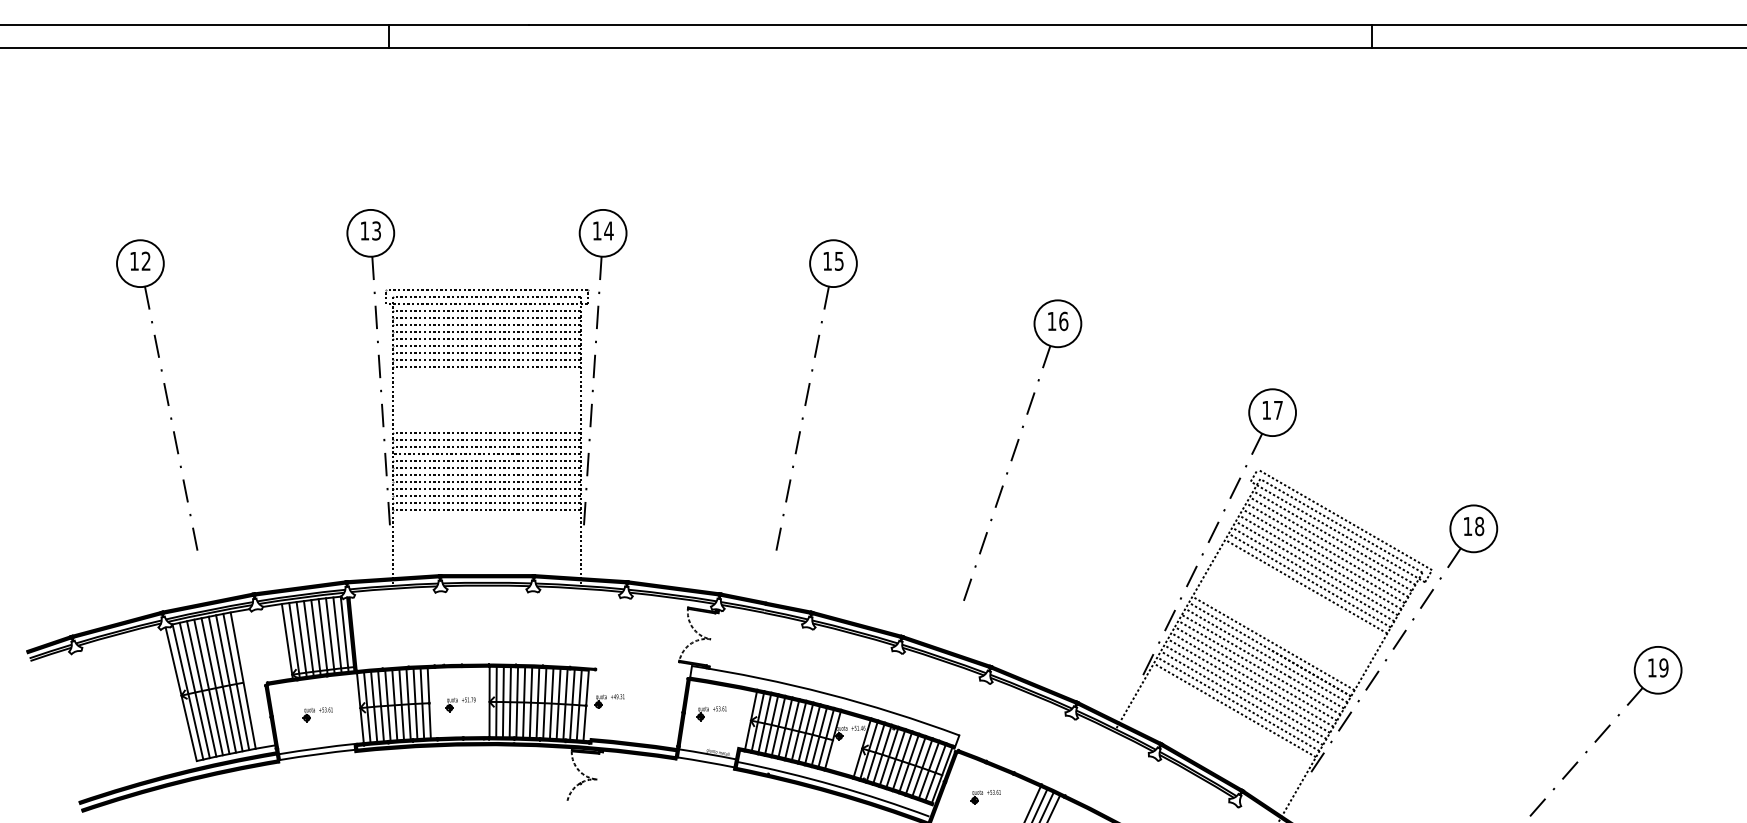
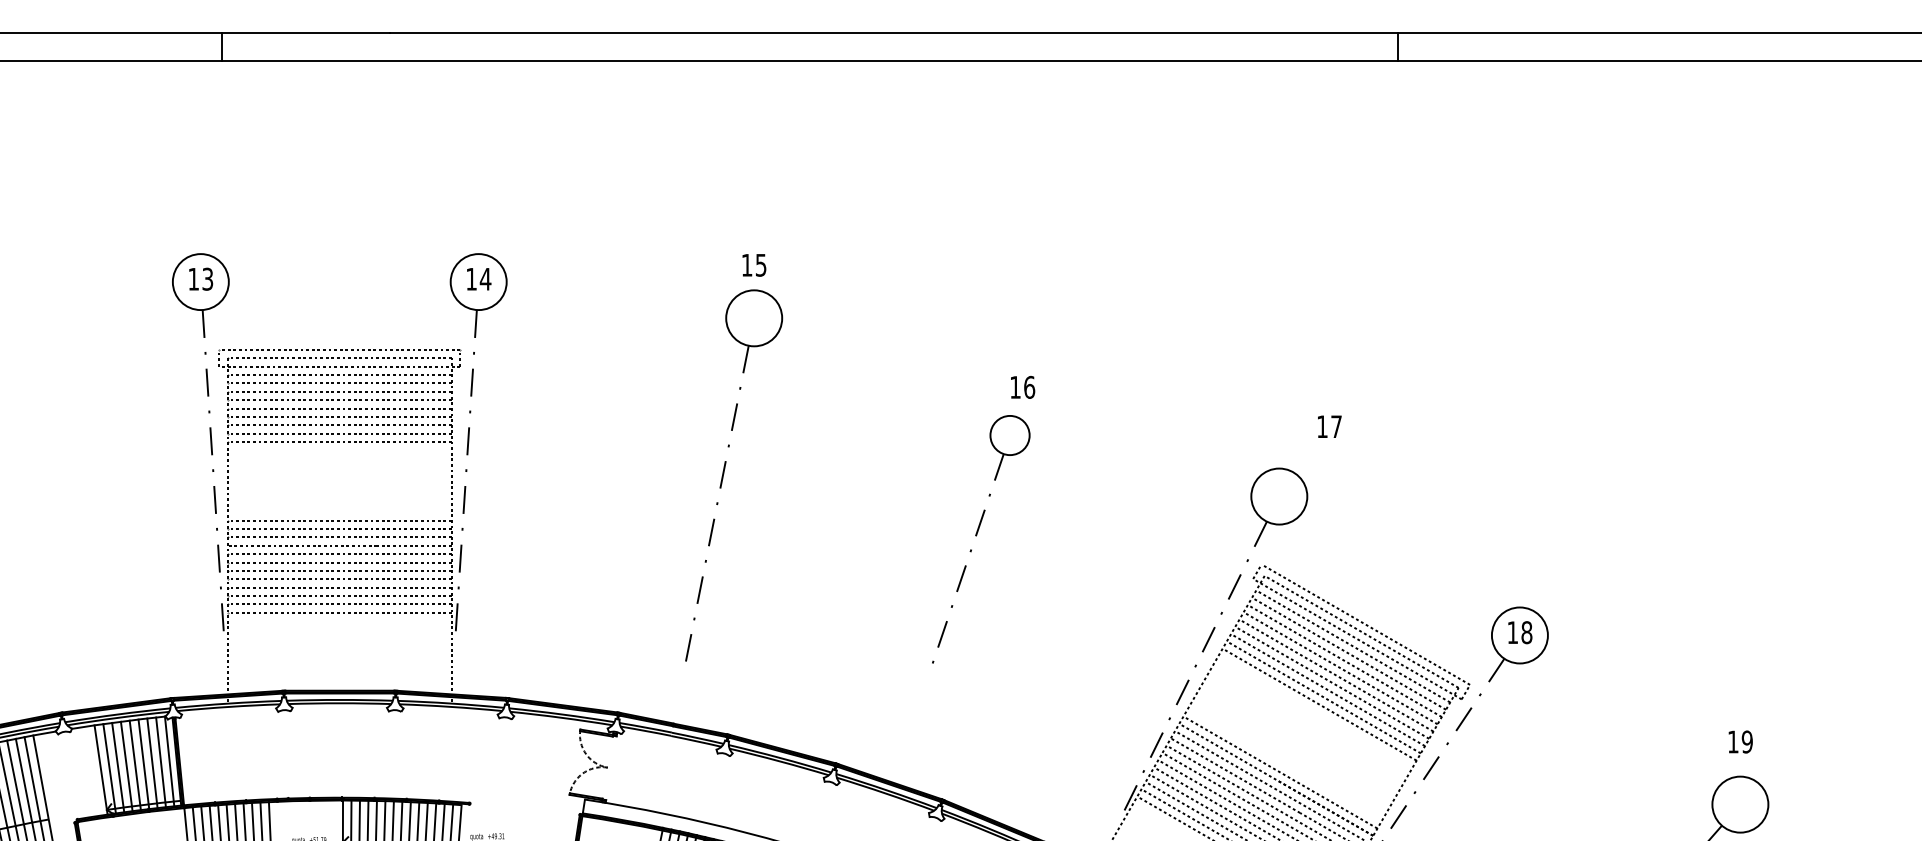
text: (833, 261) -> (754, 265), moved
text: (1272, 410) -> (1329, 426), moved
part: (1022, 449) -> (980, 540), size x0.7
text: (1658, 667) -> (1740, 741), moved

